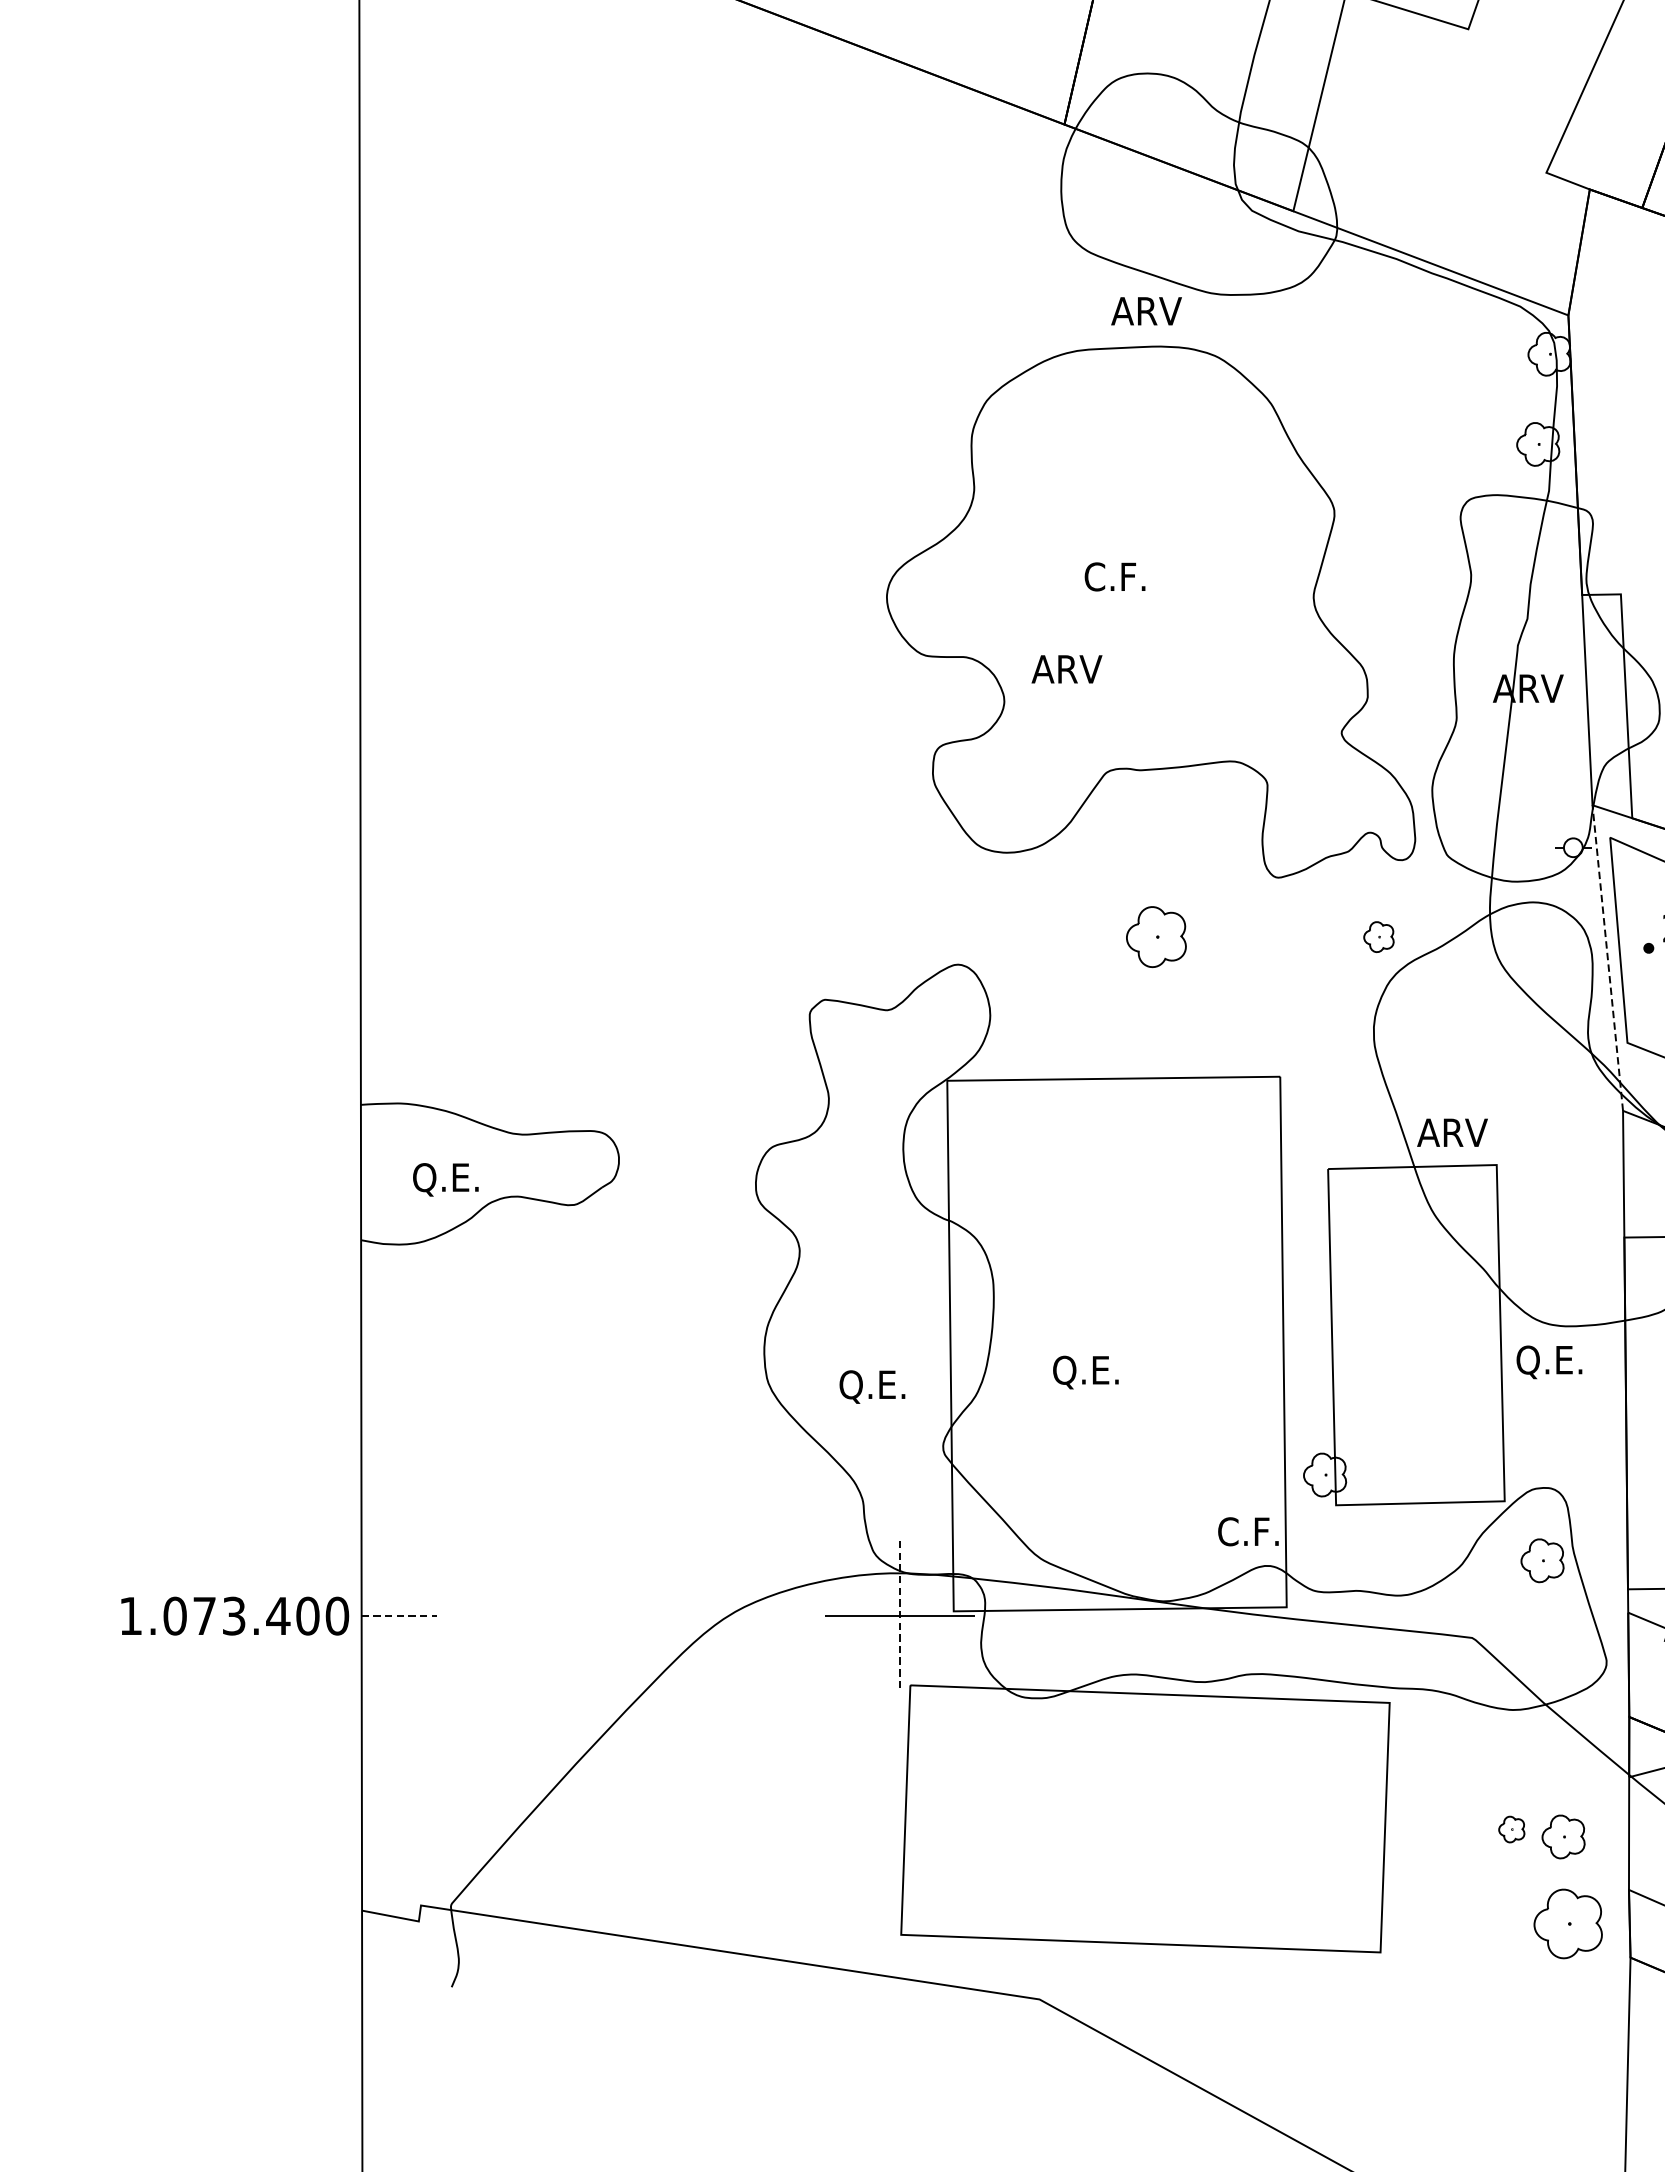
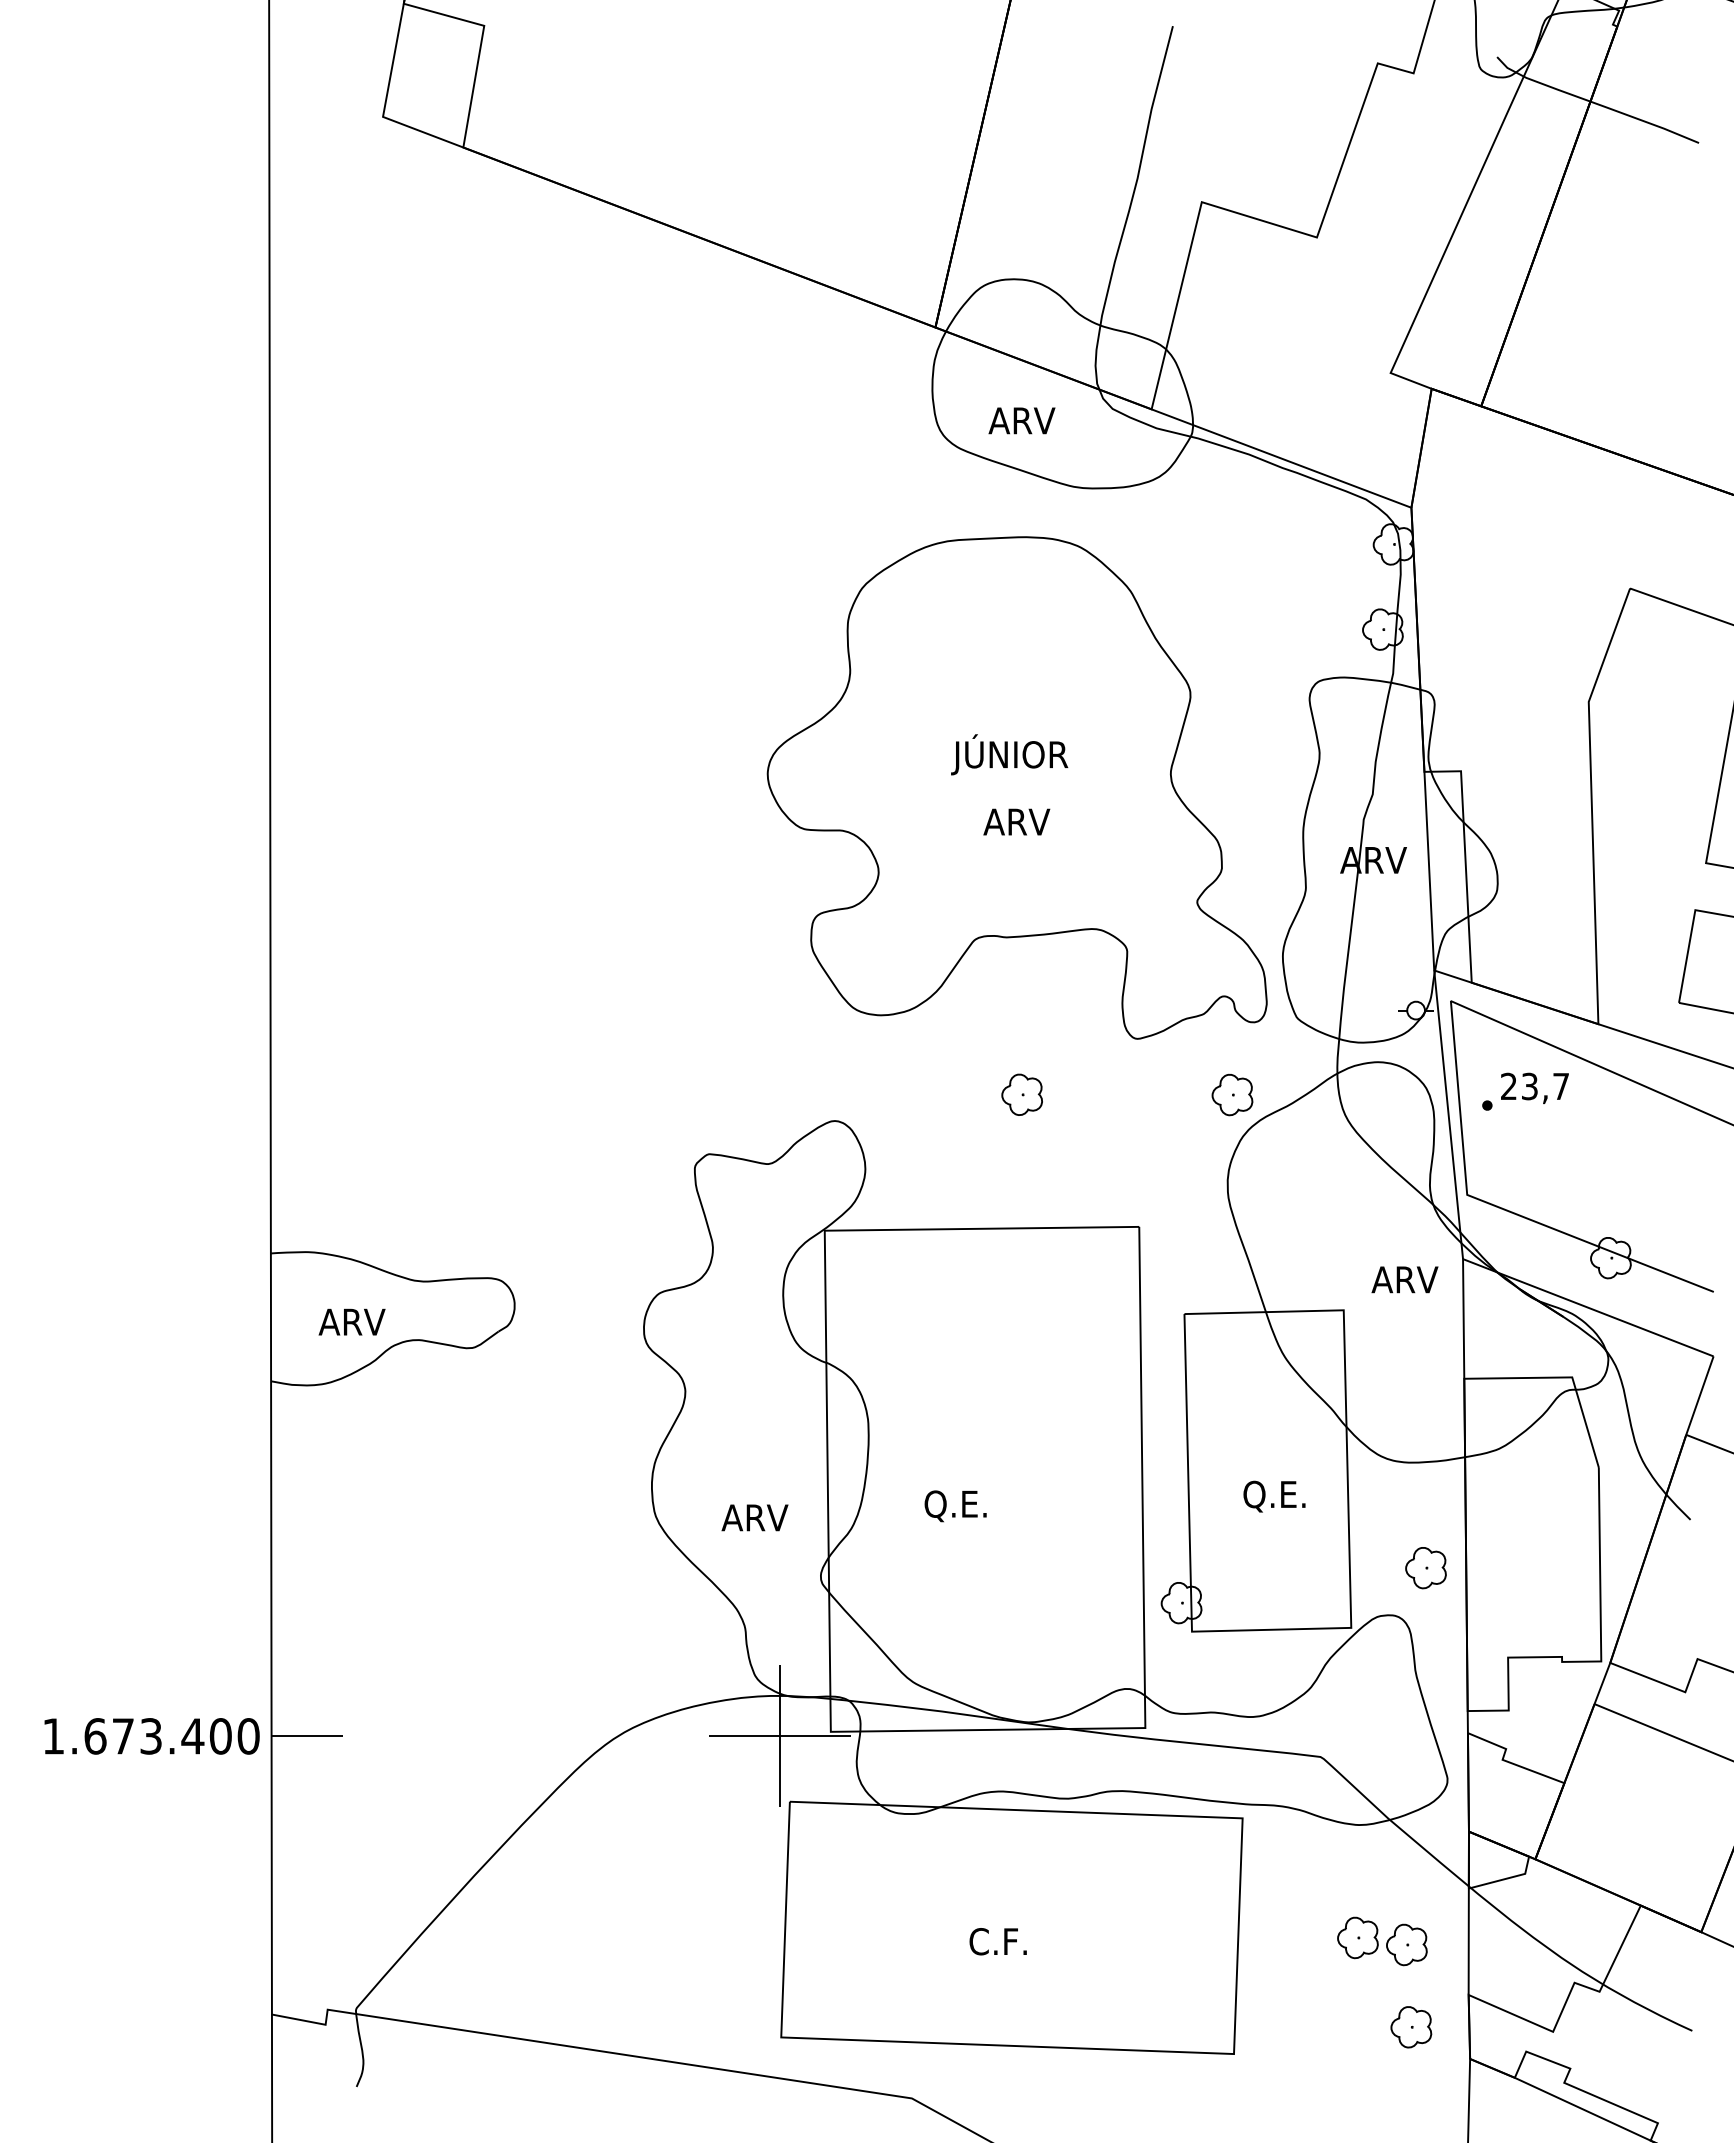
text: (1146, 310) -> (1021, 420), moved
text: (1142, 576) -> (1009, 754), C.F. -> JÚNIOR
text: (1066, 668) -> (1016, 821), moved
part: (1155, 936) -> (1021, 1094), size x0.71
part: (1378, 936) -> (1232, 1094), size x1.43
line: (1607, 957) -> (1448, 1114), dashed -> solid
text: (1452, 1132) -> (1404, 1279), moved
text: (446, 1180) -> (351, 1324), Q.E. -> ARV
text: (1549, 1362) -> (1274, 1496), moved
text: (872, 1386) -> (754, 1519), Q.E. -> ARV
text: (1247, 1531) -> (997, 1941), moved
part: (1542, 1561) -> (1425, 1568), moved
text: (175, 1616) -> (95, 1736), 1.073.400 -> 1.673.400
line: (399, 1616) -> (307, 1736), dashed -> solid
line: (900, 1616) -> (780, 1736), dashed -> solid
part: (1511, 1829) -> (1357, 1937), size x1.67
part: (1568, 1924) -> (1411, 2027), size x0.62

